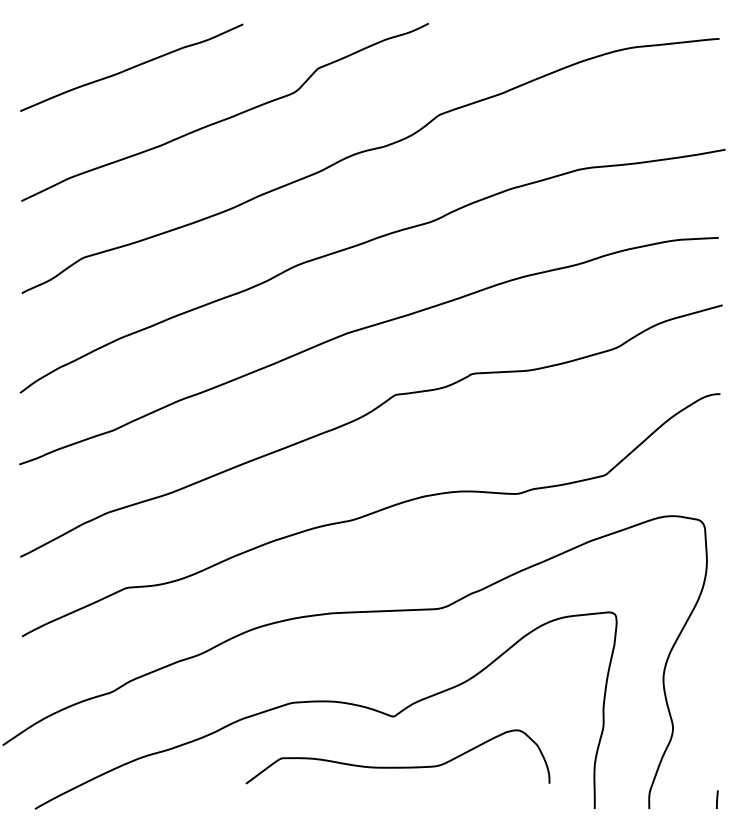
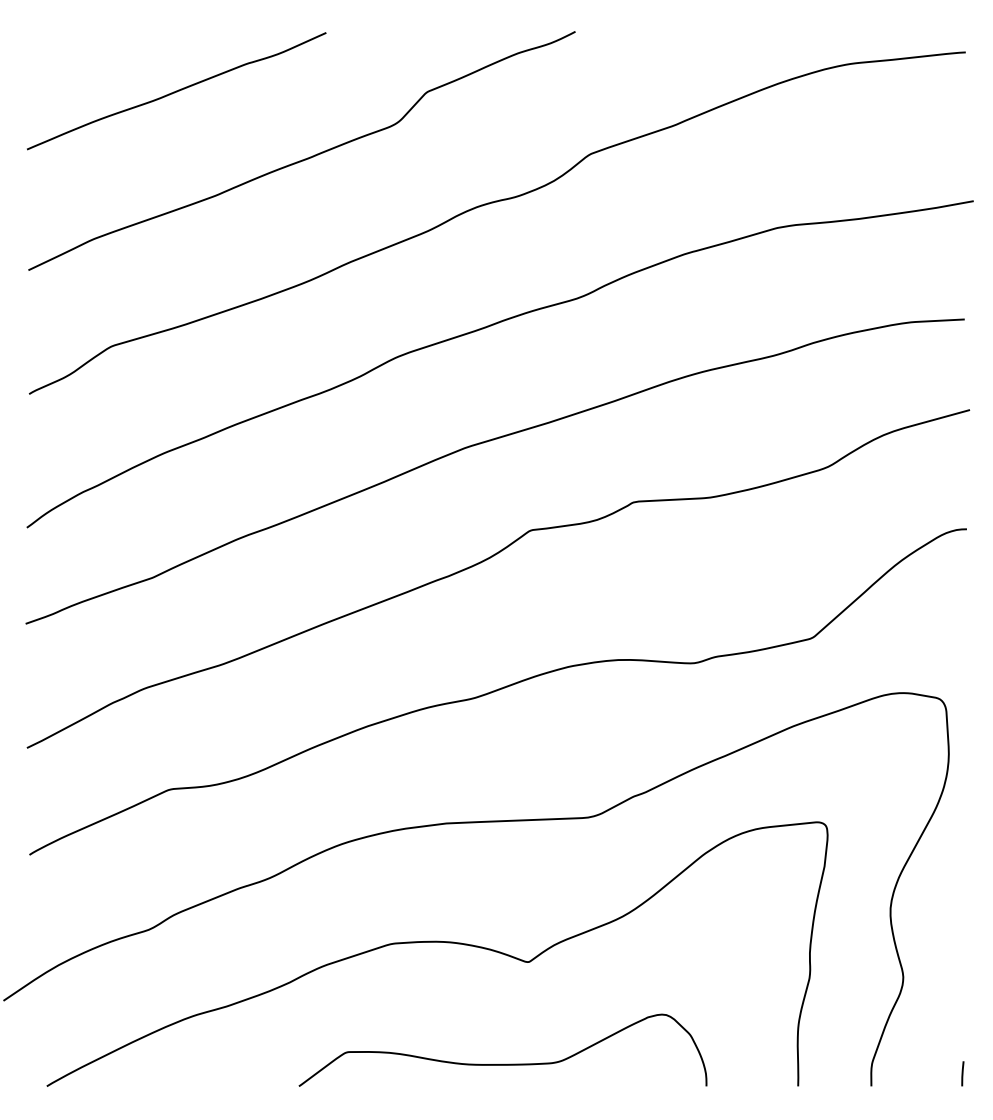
curve: (399, 766) -> (505, 1063), moved

